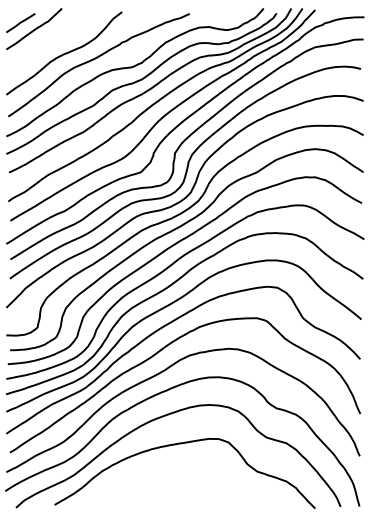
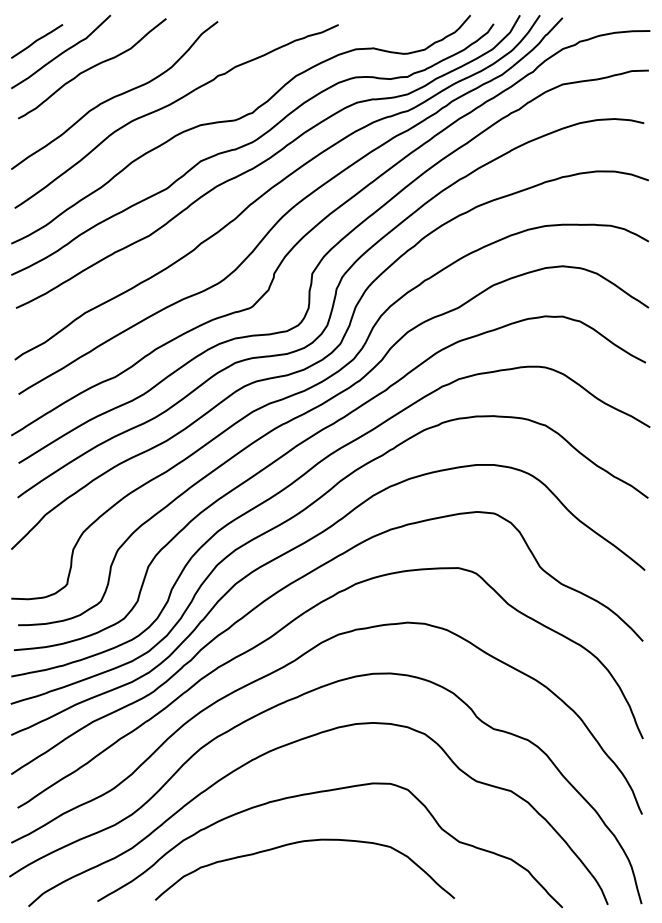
curve: (51, 37) -> (91, 67), added
curve: (165, 473) -> (295, 845), added

